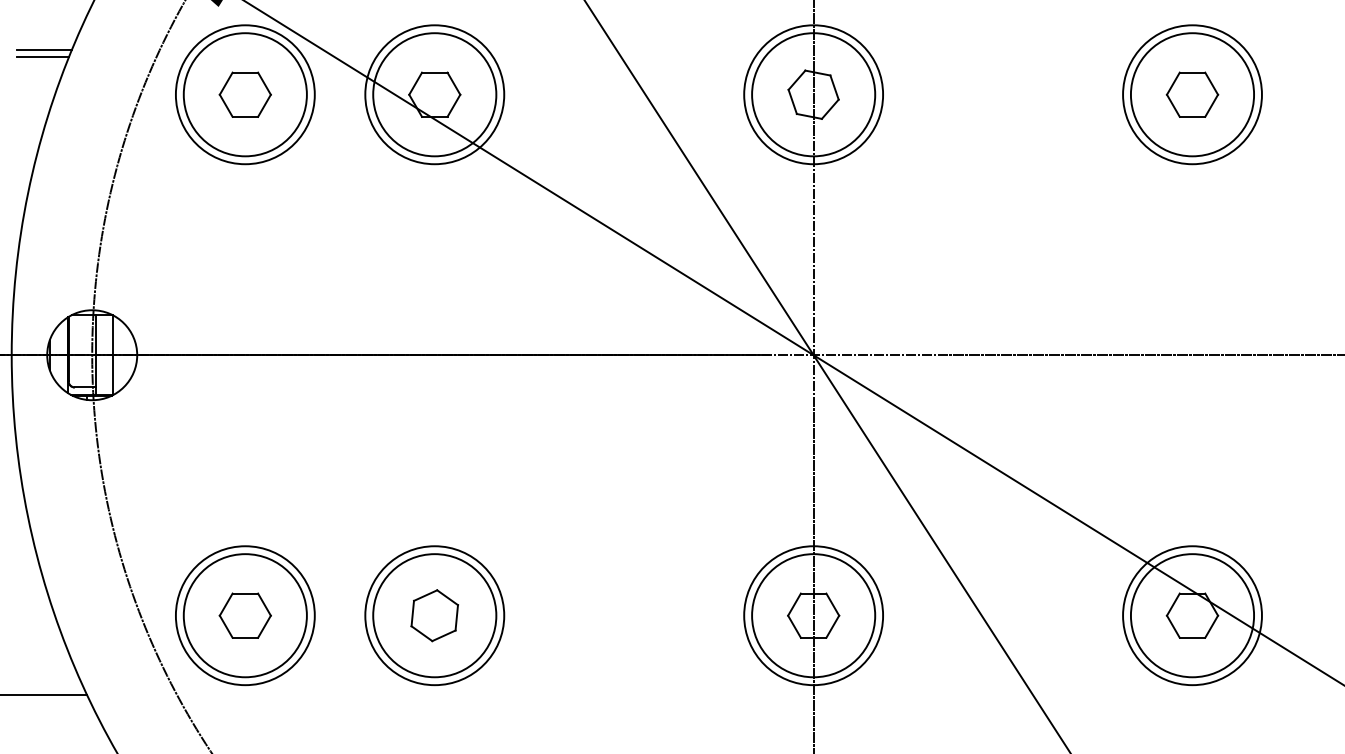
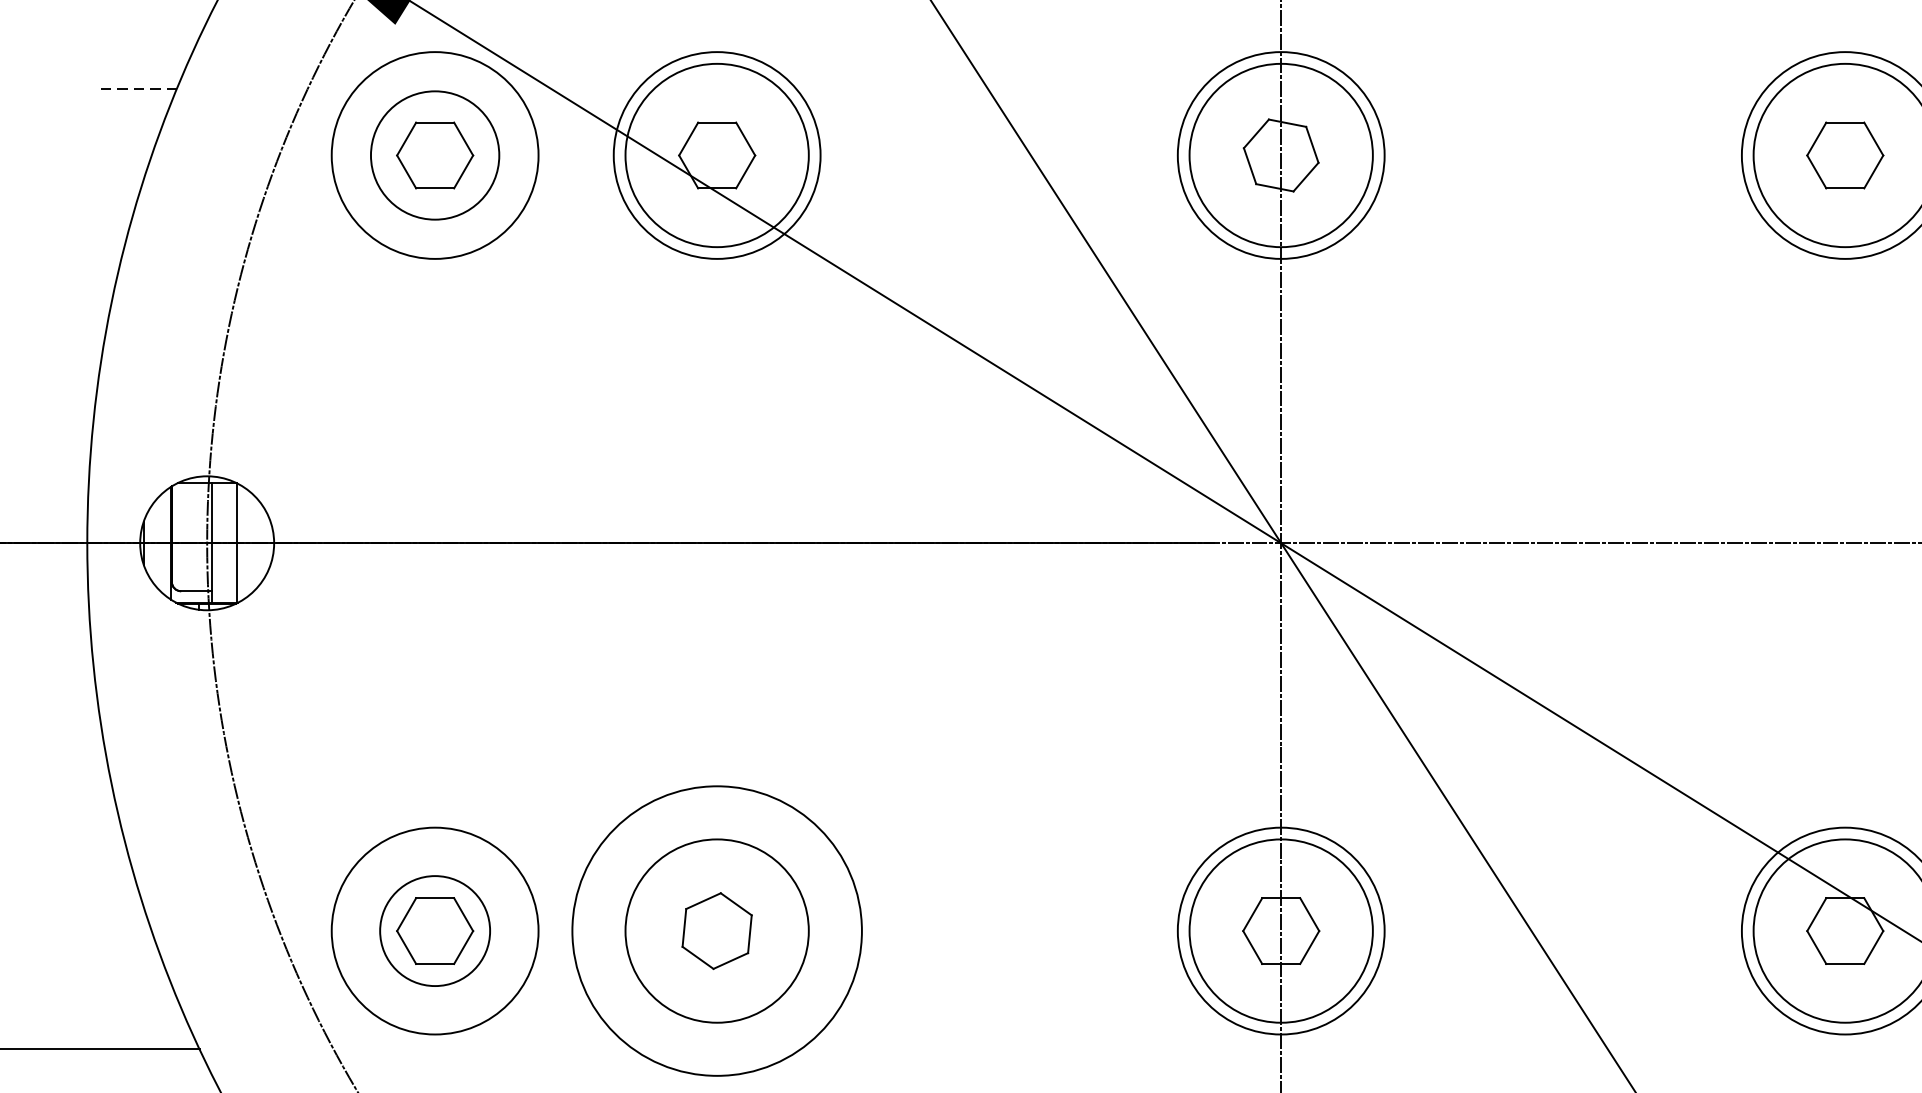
line: (44, 50) -> (136, 89), solid -> dashed
line: (42, 56) -> (133, 98), removed
circle: (244, 94) -> (433, 155), size x0.7
circle: (244, 615) -> (433, 930), size x0.6
circle: (434, 615) -> (716, 930), size x1.4

